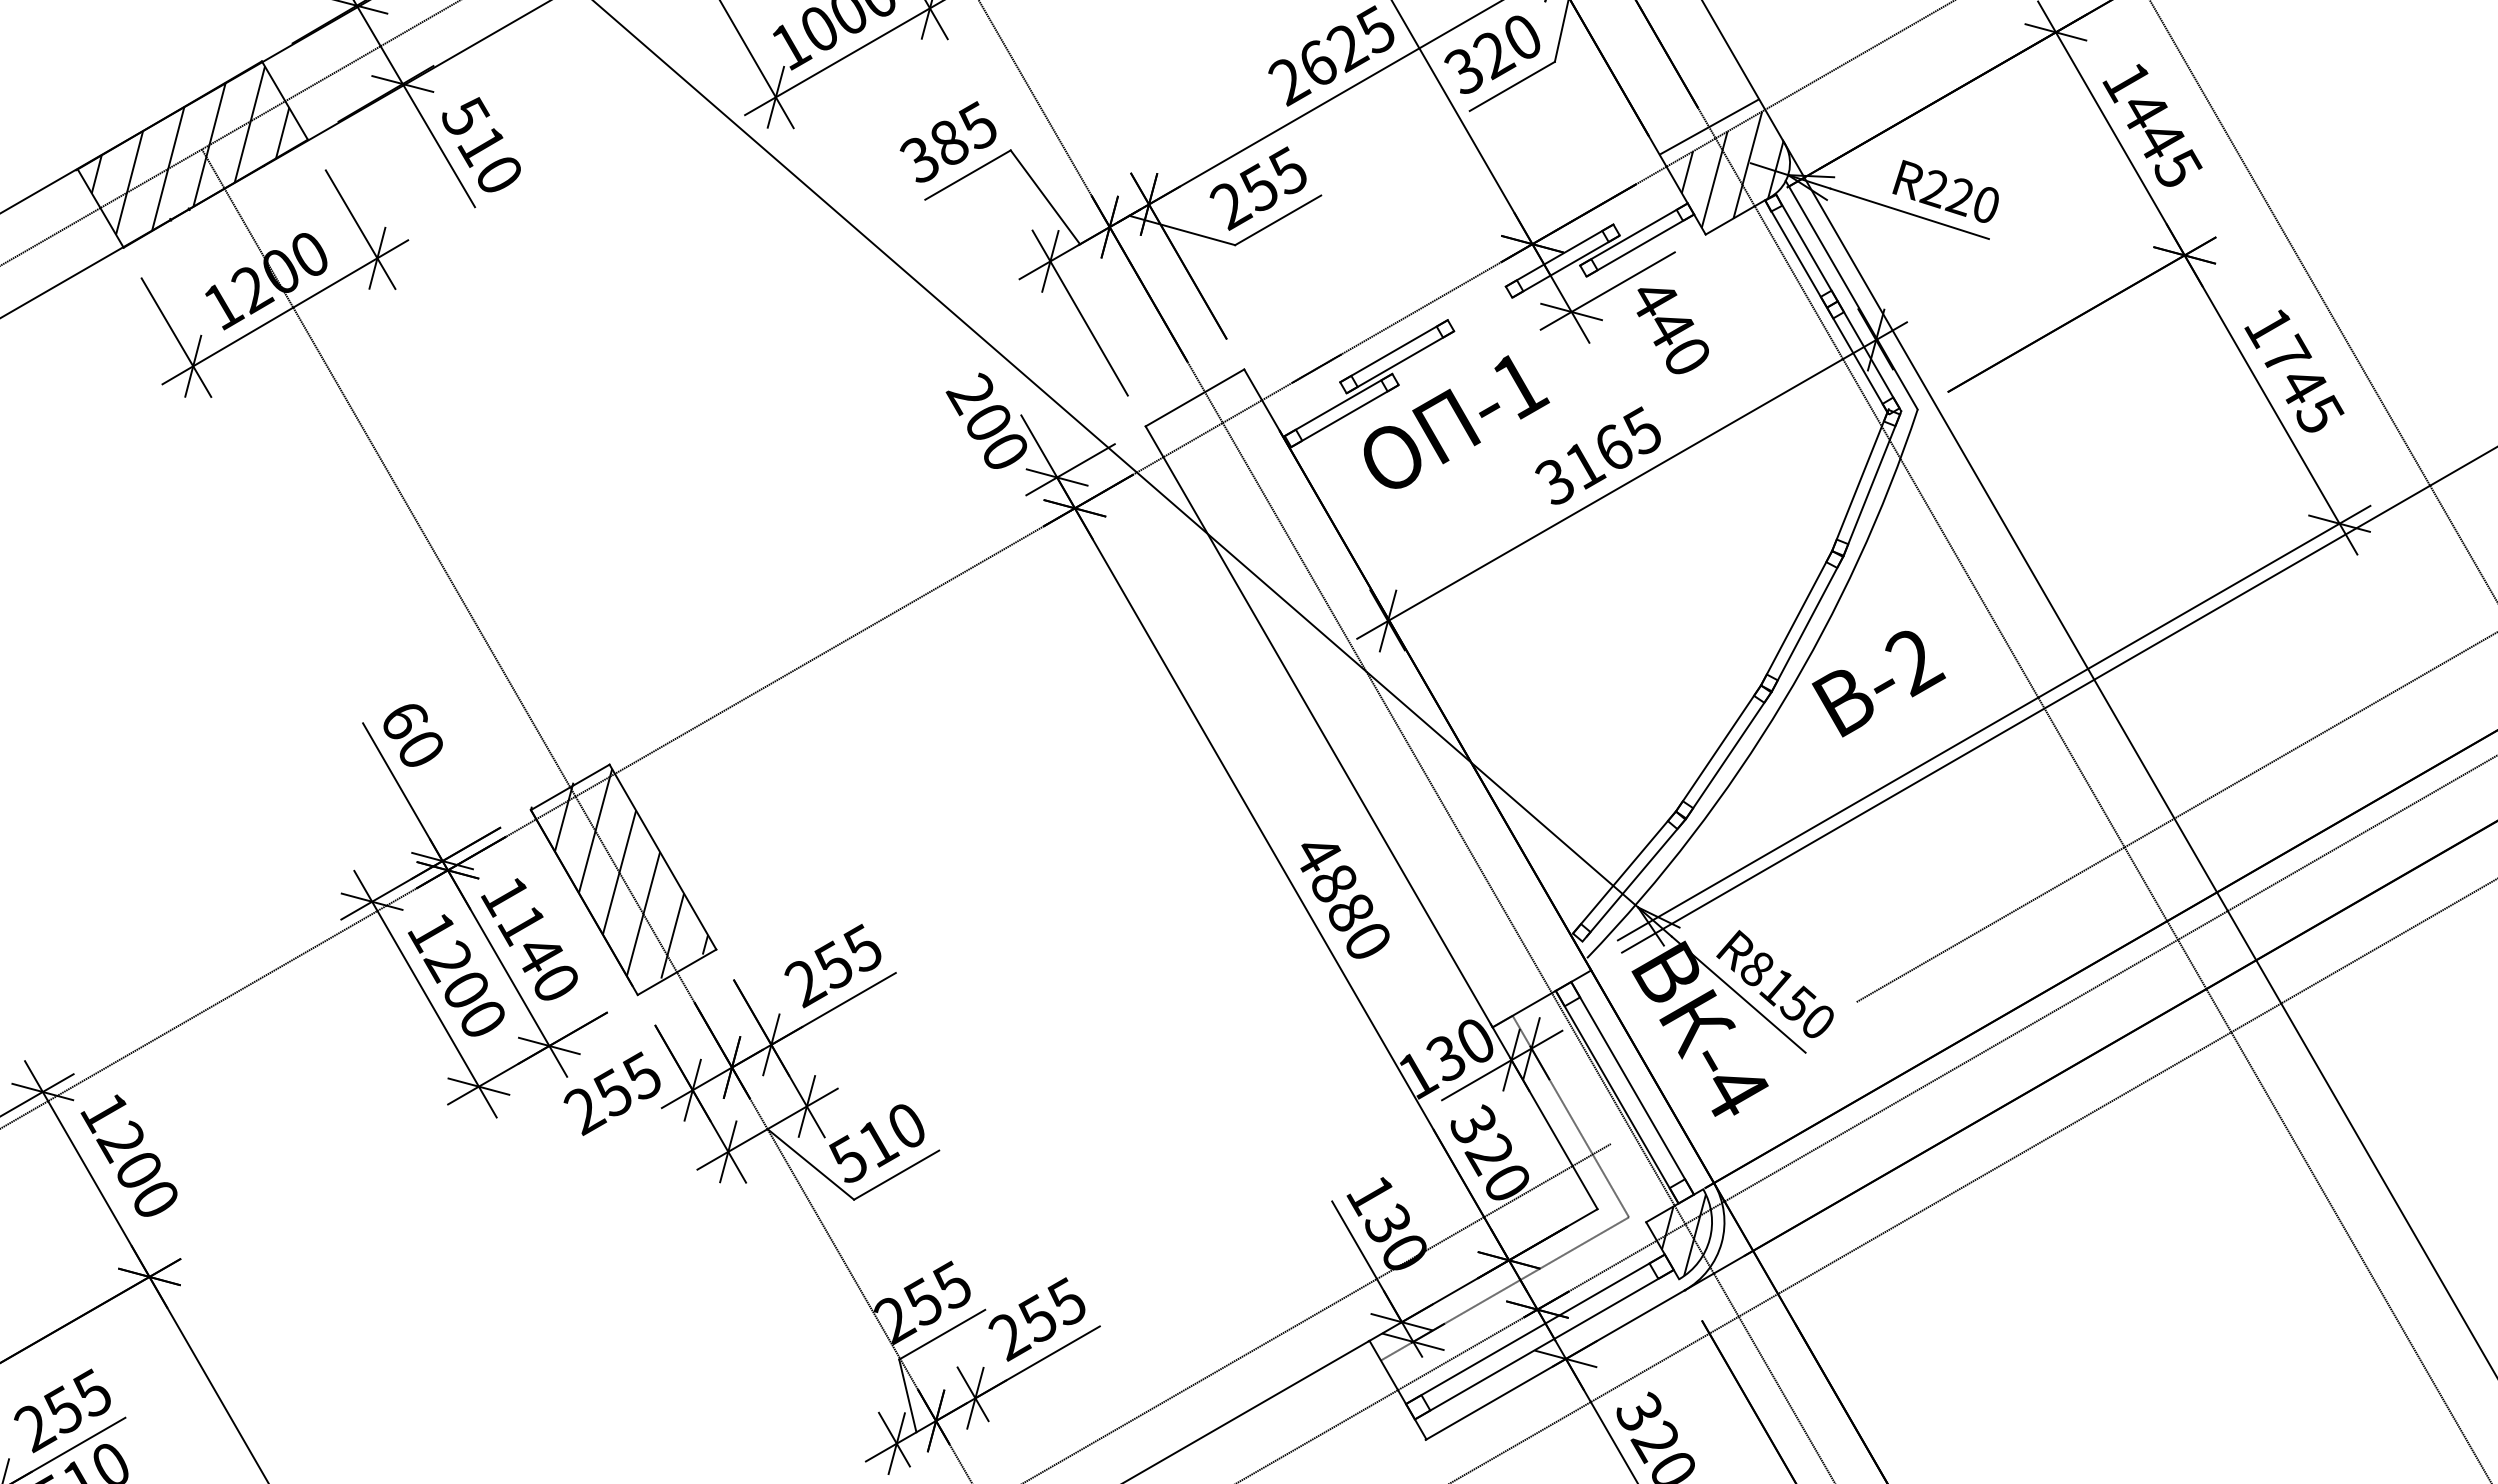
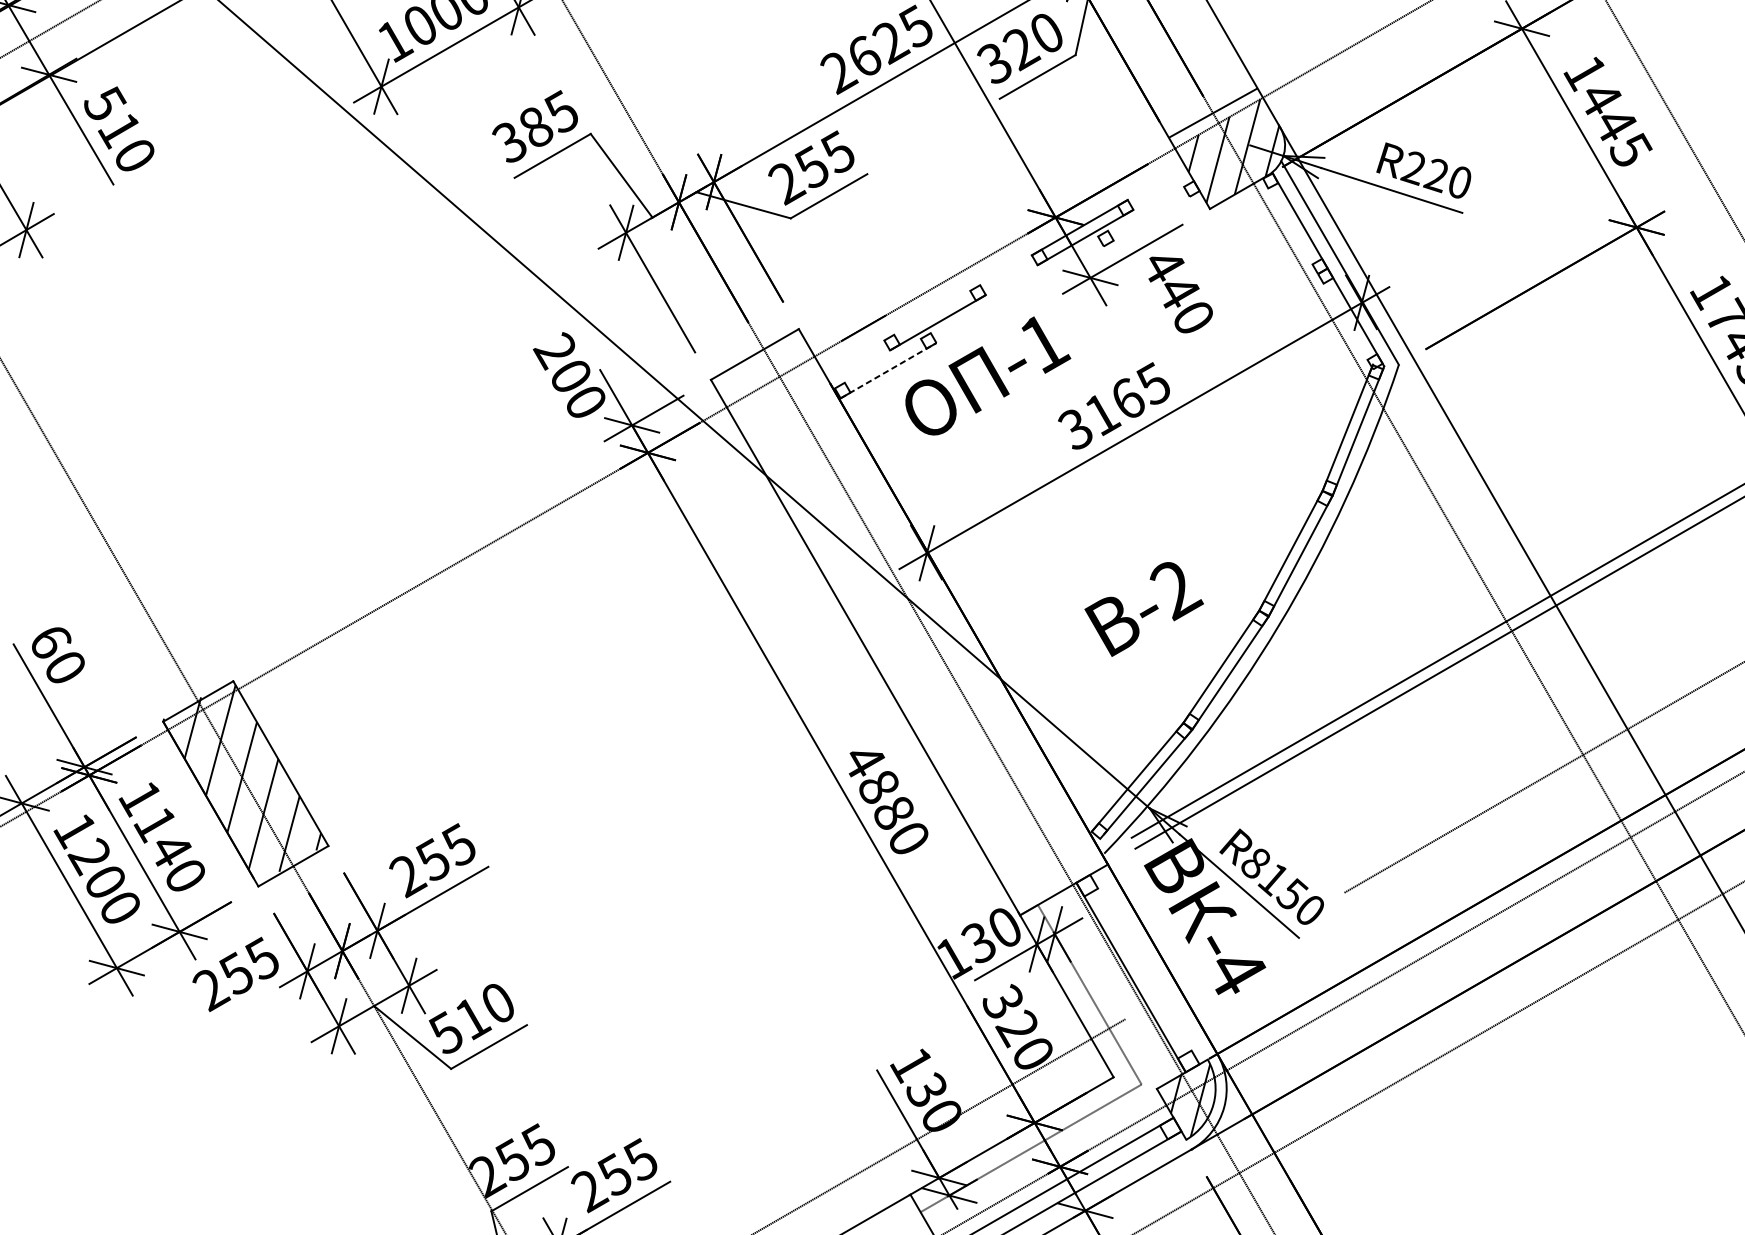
line: (1633, 234) -> (1145, 208), removed
line: (1640, 245) -> (1151, 218), removed
line: (1826, 306) -> (1317, 273), removed
line: (1393, 351) -> (931, 313), removed
line: (1338, 404) -> (882, 360), removed
line: (1345, 415) -> (889, 370), solid -> dashed
text: (1878, 683) -> (1143, 608), moved
line: (1632, 1087) -> (1144, 968), removed

